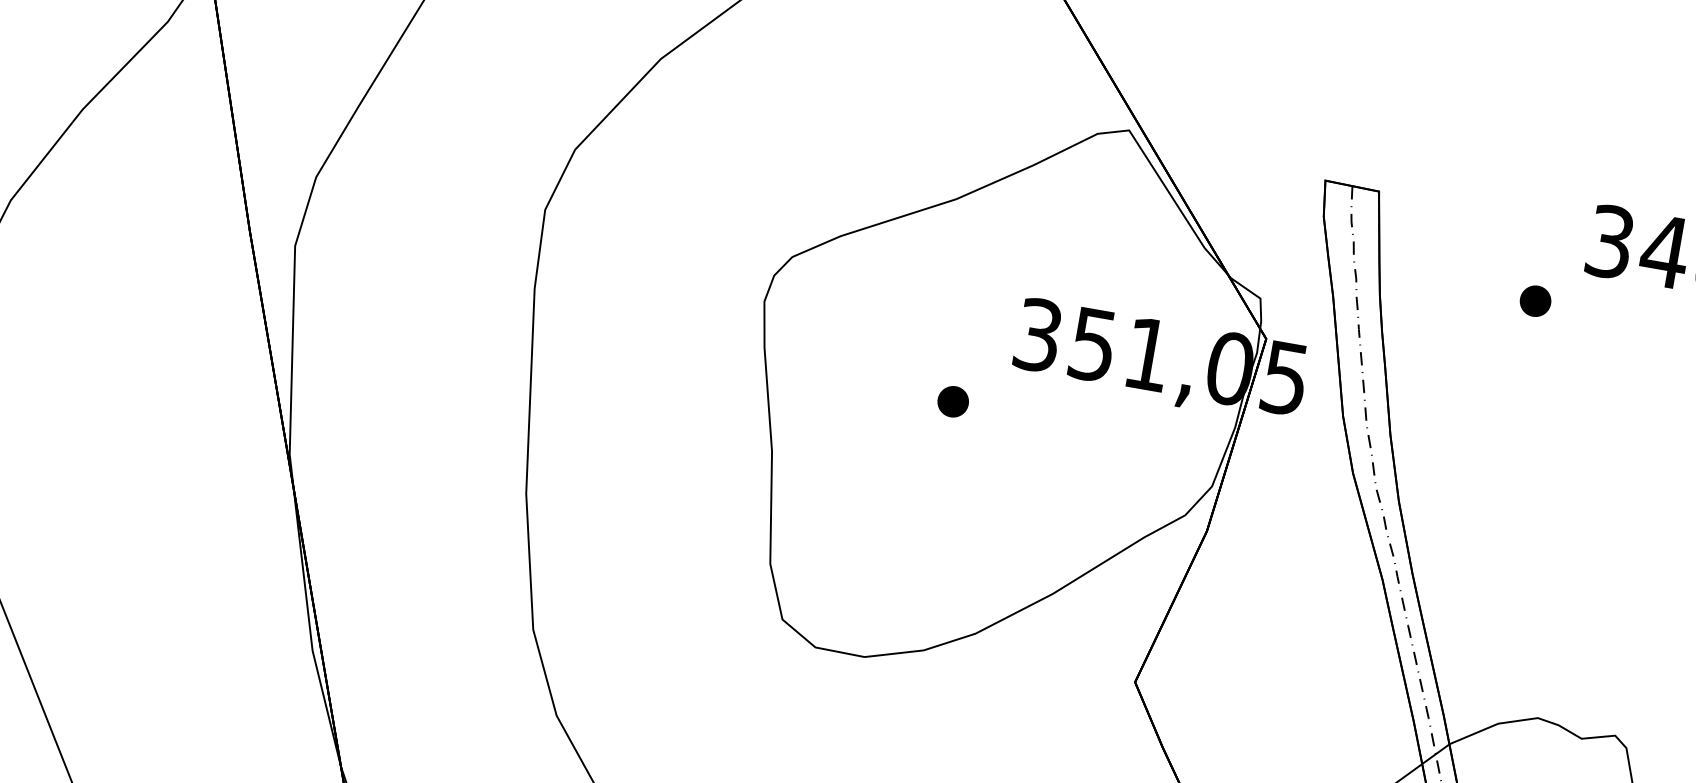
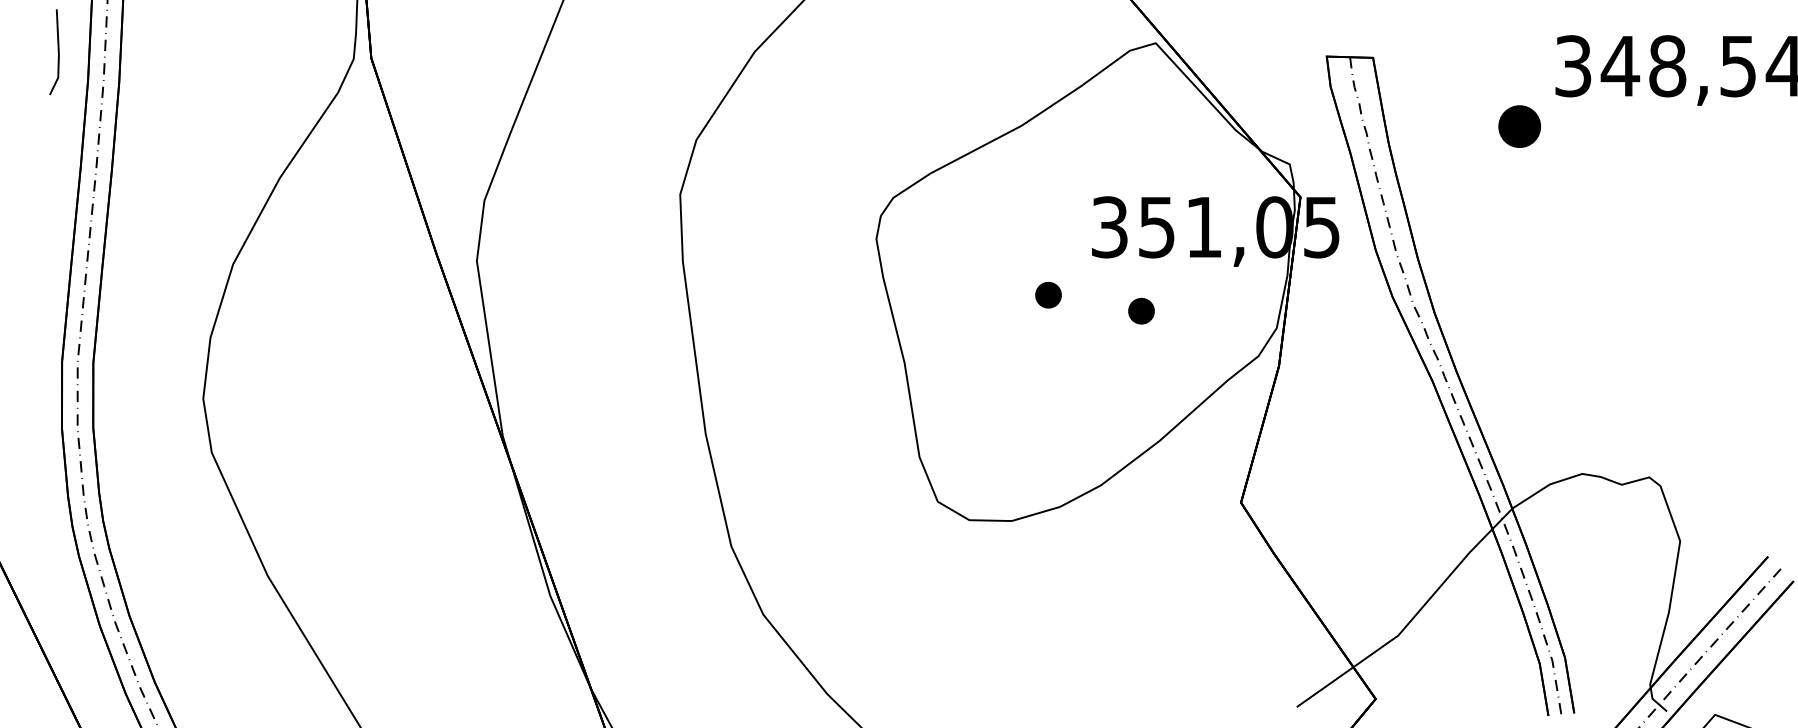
part: (1535, 301) -> (1519, 126), size x1.6
part: (1058, 438) -> (1141, 310), added

